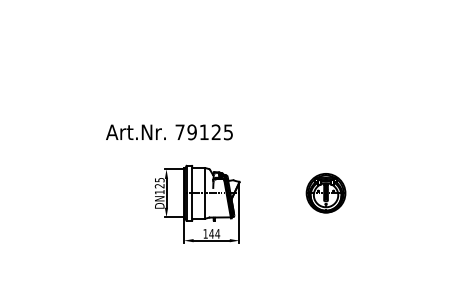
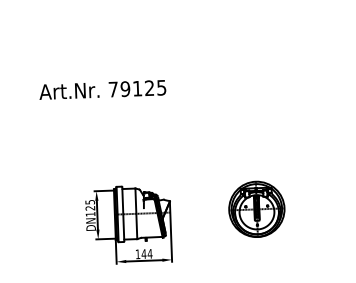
text: (169, 132) -> (102, 90), moved
part: (325, 192) -> (256, 208), size x1.43

